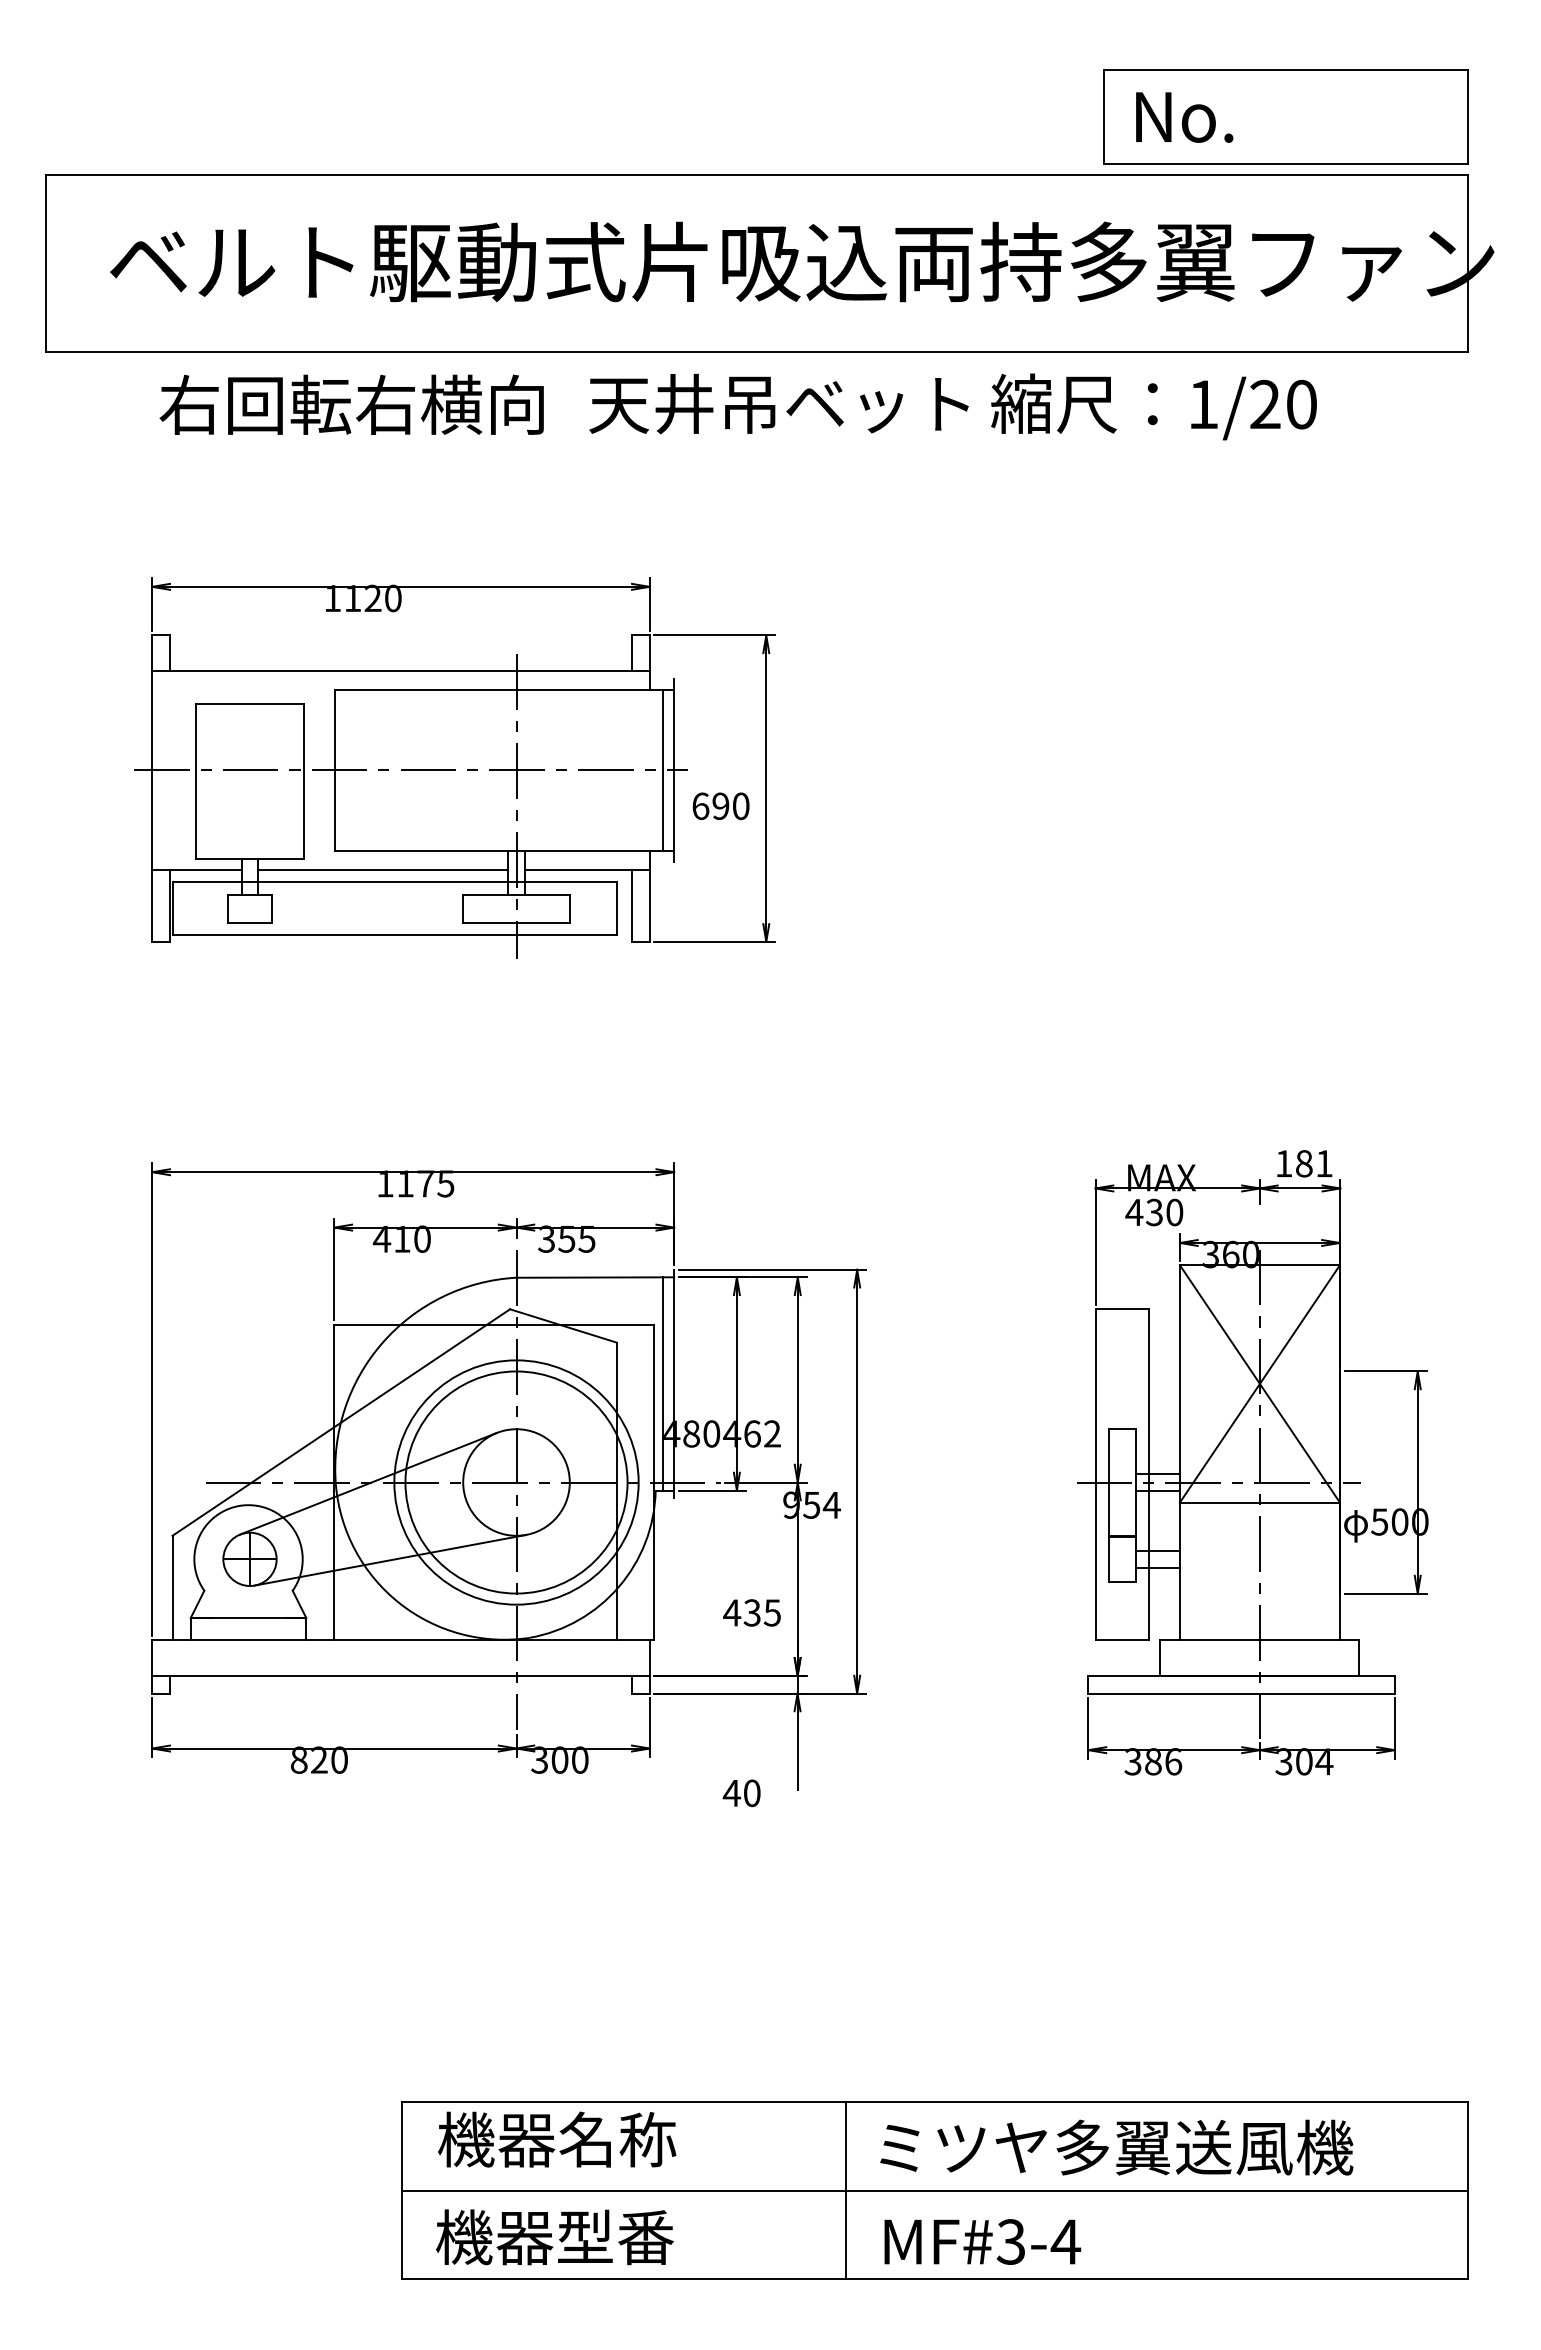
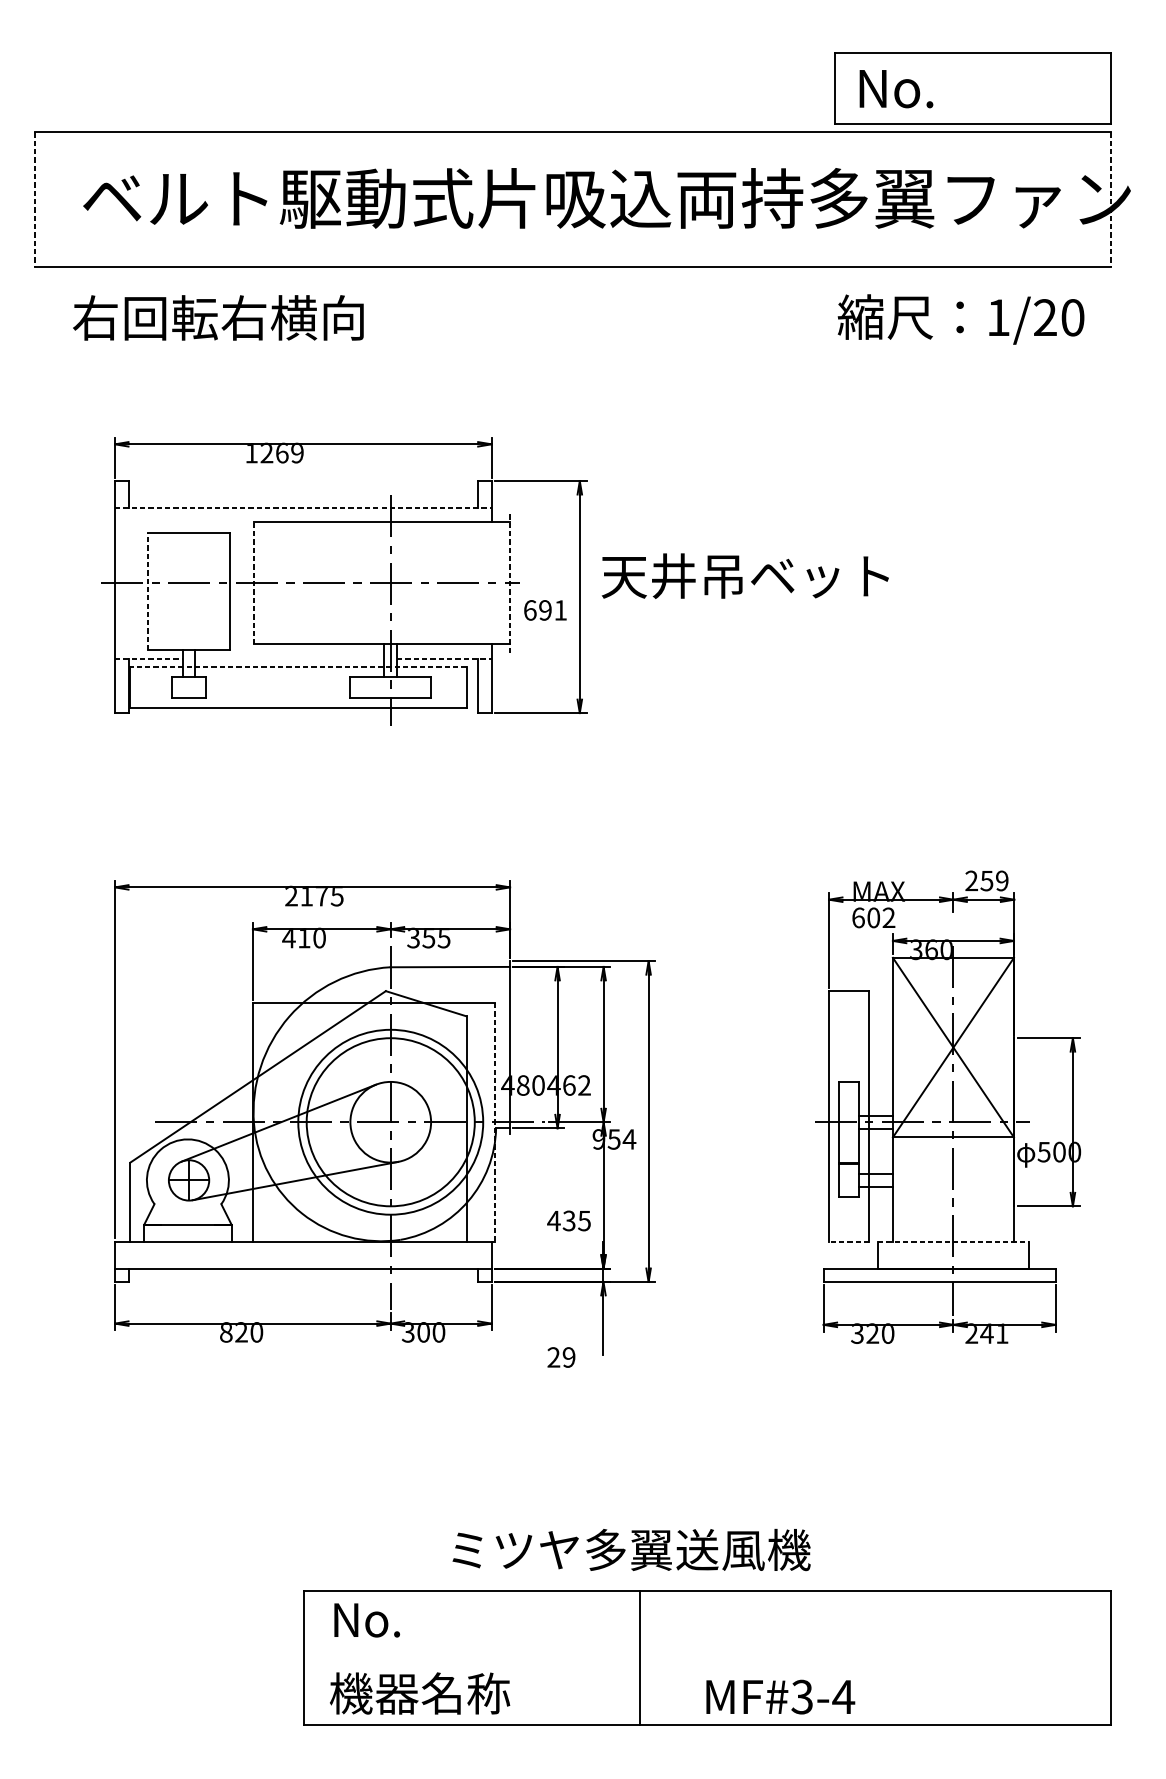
line: (46, 263) -> (35, 199), solid -> dashed
line: (1467, 263) -> (1110, 199), solid -> dashed
text: (351, 404) -> (218, 317), moved
text: (778, 404) -> (744, 576), moved
text: (1153, 406) -> (960, 319), moved
text: (372, 598) -> (281, 453), 1120 -> 1269
line: (401, 670) -> (303, 507), solid -> dashed
line: (335, 770) -> (253, 583), solid -> dashed
line: (663, 770) -> (502, 583), removed
line: (674, 770) -> (510, 583), solid -> dashed
line: (195, 781) -> (147, 591), solid -> dashed
text: (741, 805) -> (561, 609), 690 -> 691
line: (196, 869) -> (148, 658), solid -> dashed
line: (383, 869) -> (290, 658), removed
line: (587, 869) -> (444, 658), solid -> dashed
line: (394, 881) -> (298, 667), solid -> dashed
text: (1303, 1163) -> (986, 880), 181 -> 259
text: (385, 1183) -> (291, 895), 1175 -> 2175
text: (1154, 1212) -> (873, 917), 430 -> 602
line: (663, 1383) -> (502, 1047), removed
line: (654, 1482) -> (495, 1122), solid -> dashed
line: (1122, 1640) -> (849, 1241), solid -> dashed
line: (1260, 1640) -> (953, 1241), solid -> dashed
text: (1163, 1761) -> (880, 1333), 386 -> 320
text: (1304, 1761) -> (987, 1333), 304 -> 241
text: (741, 1793) -> (561, 1357), 40 -> 29
text: (557, 2139) -> (421, 1619), 機器名称 -> No.
text: (1116, 2147) -> (631, 1549), moved
line: (934, 2190) -> (707, 1658), removed
text: (615, 2237) -> (465, 1693), 機器型番 -> 機器名称
text: (982, 2241) -> (780, 1696), moved

